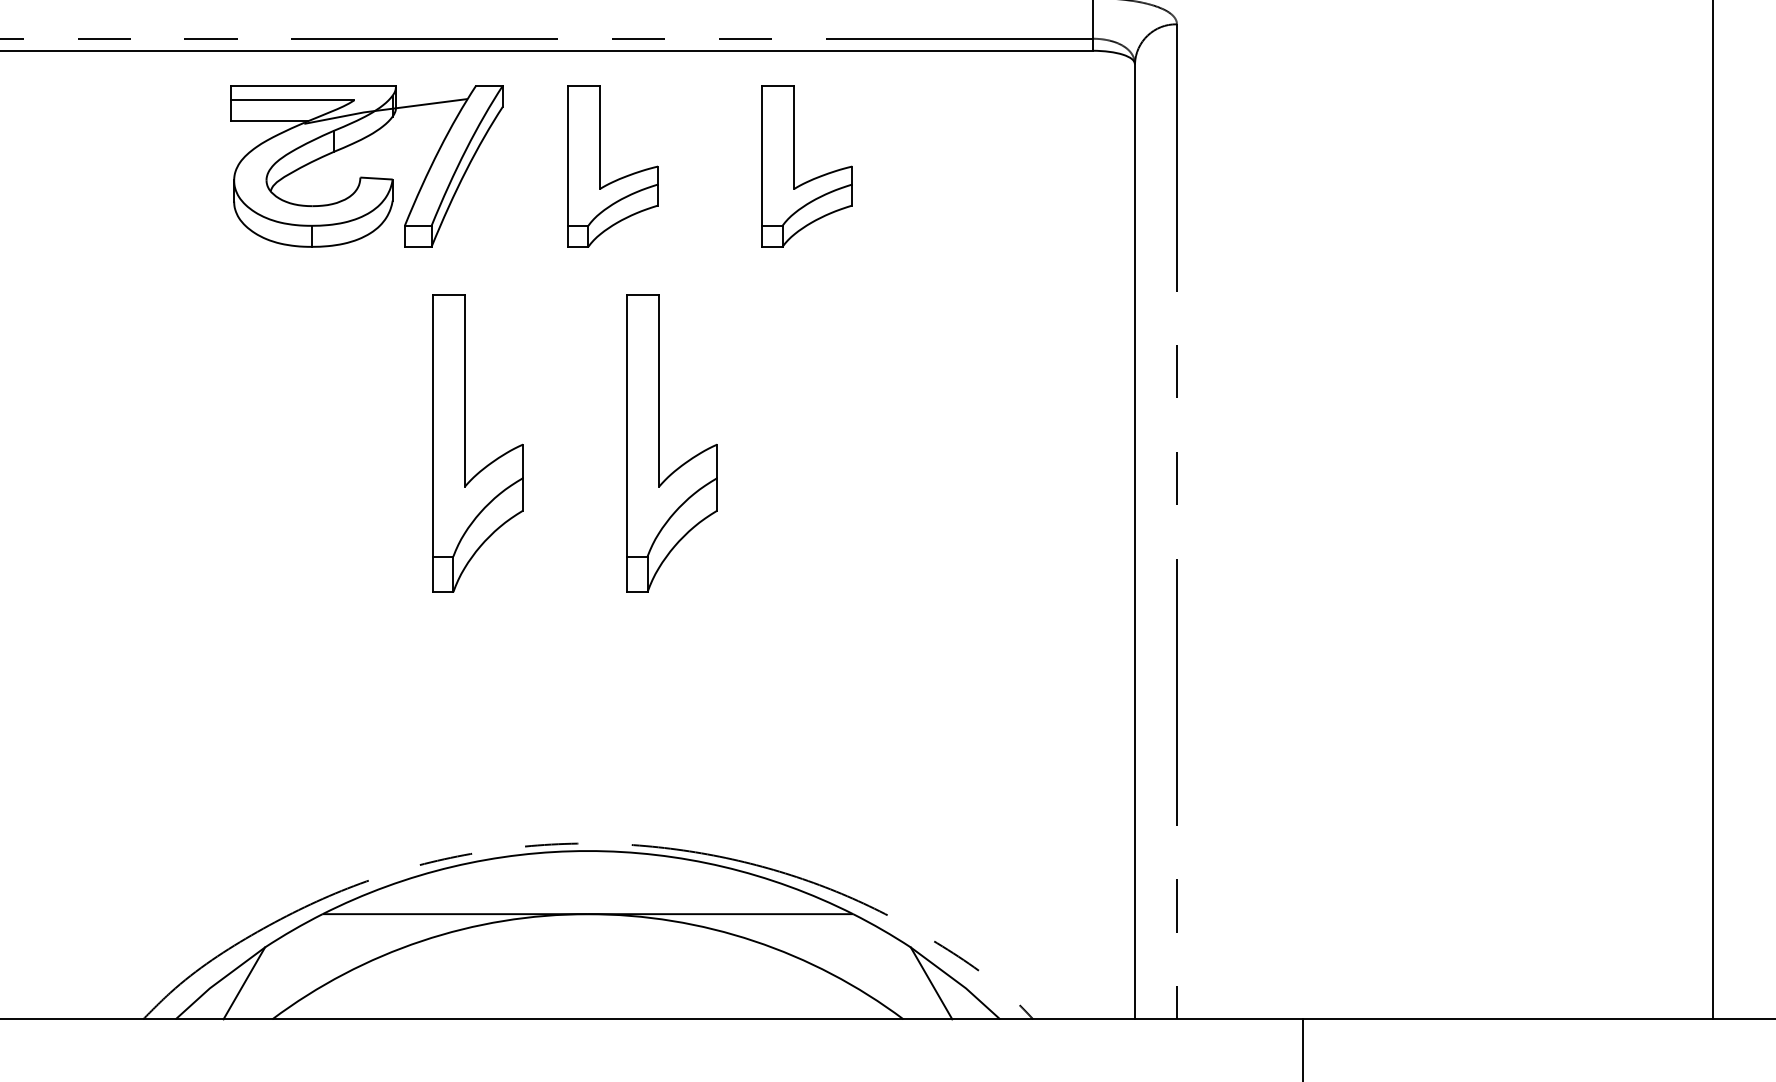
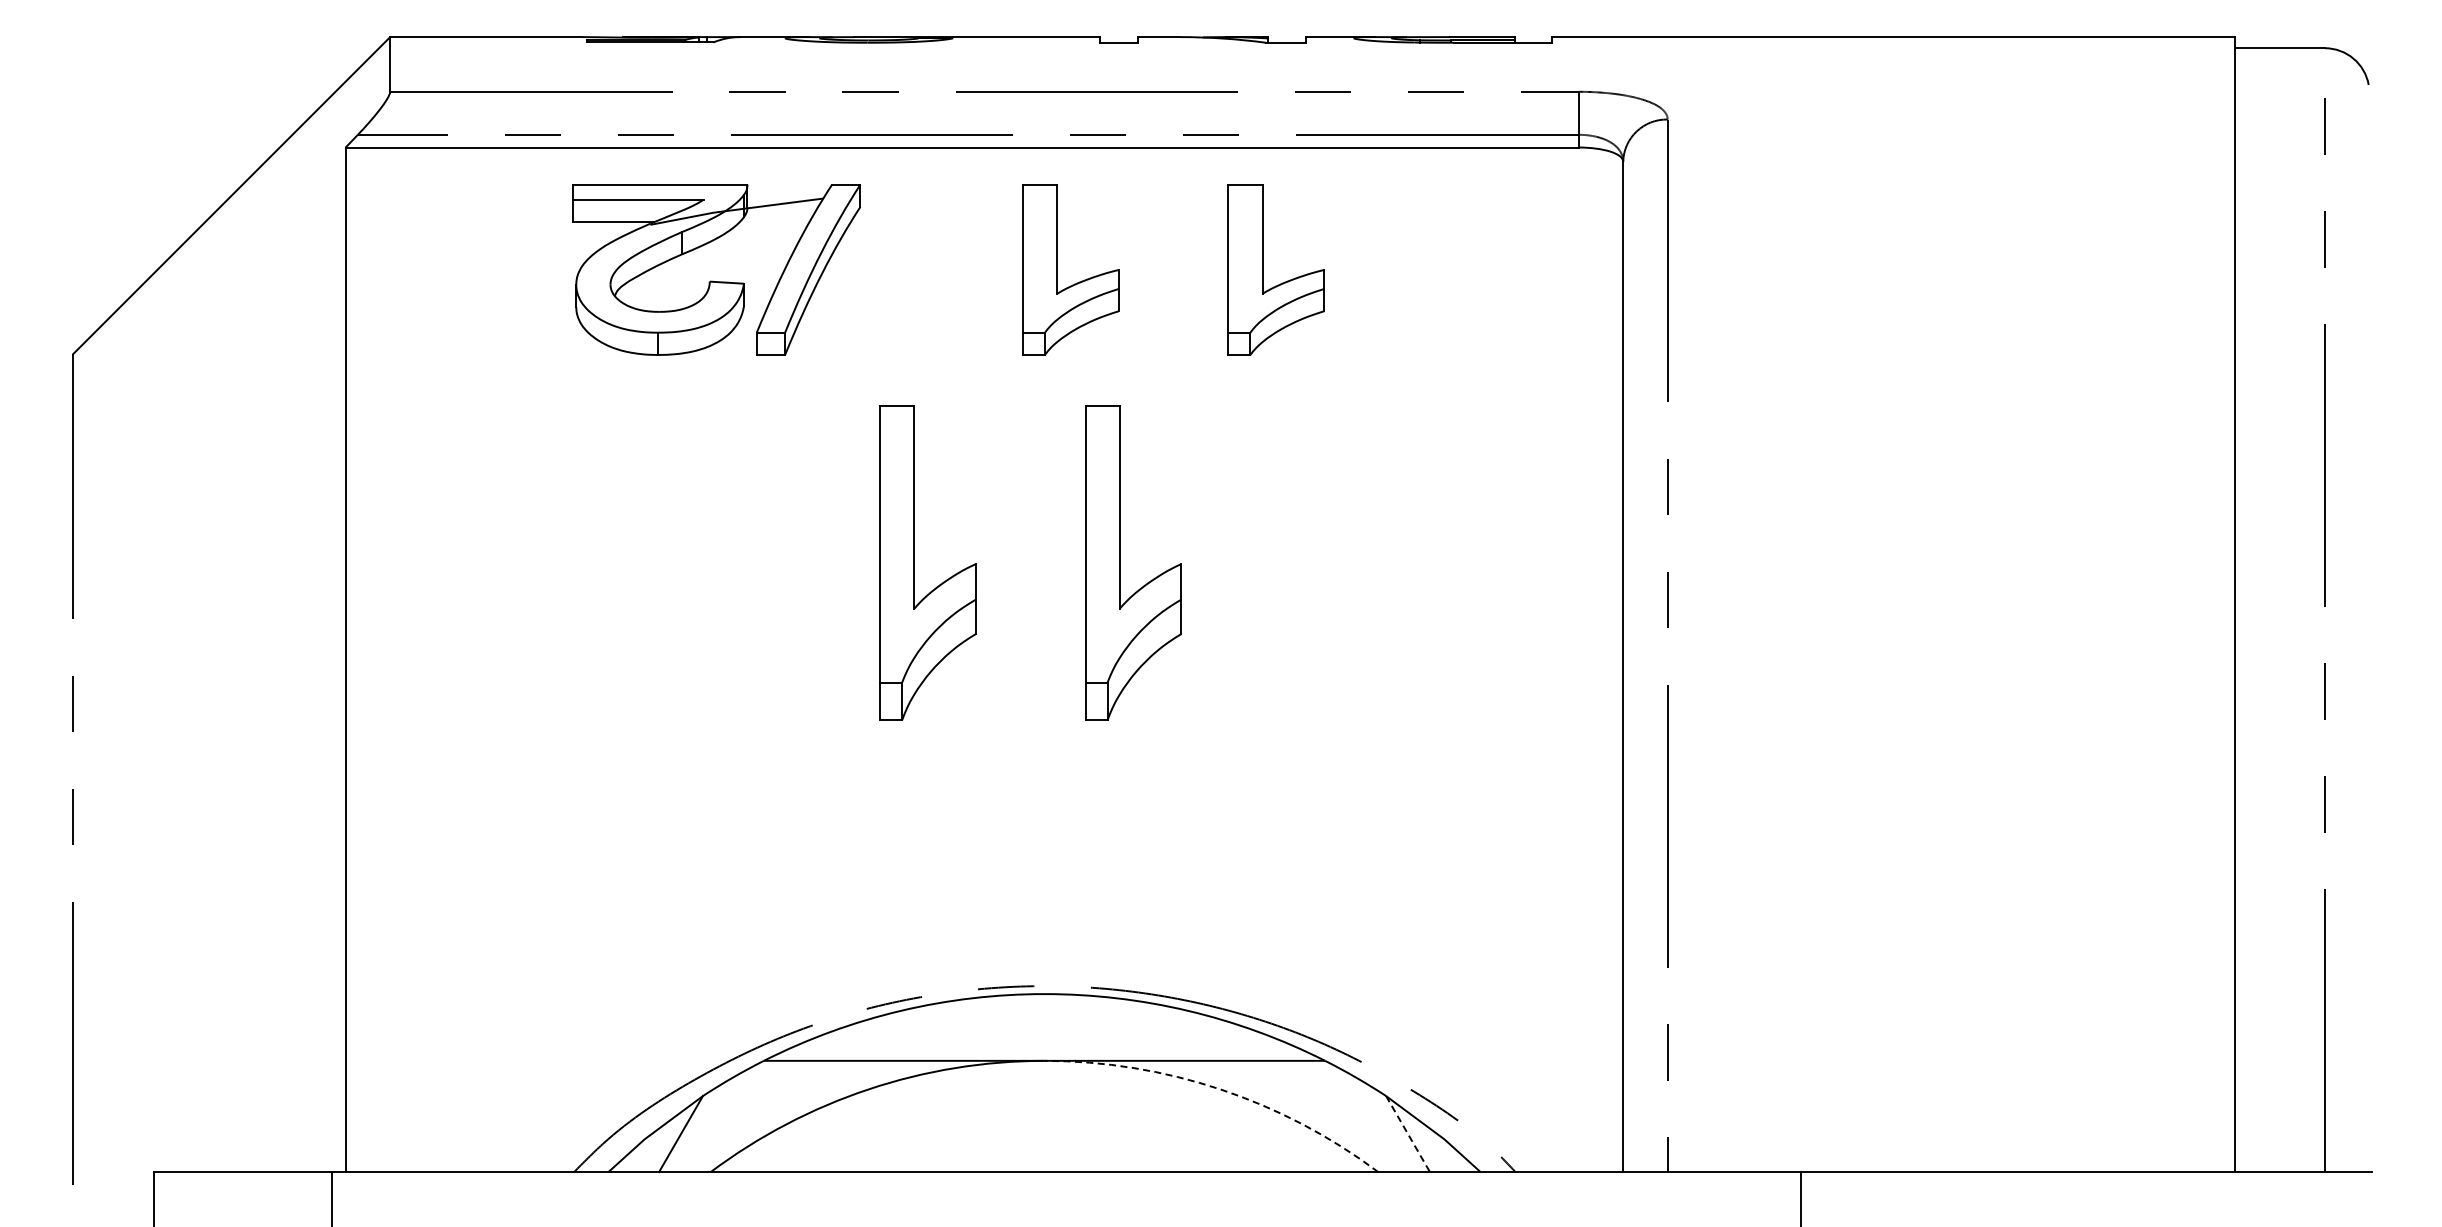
part: (362, 176) -> (712, 280), moved
arc: (754, 941) -> (1220, 1089), solid -> dashed
line: (932, 983) -> (1408, 1134), solid -> dashed

